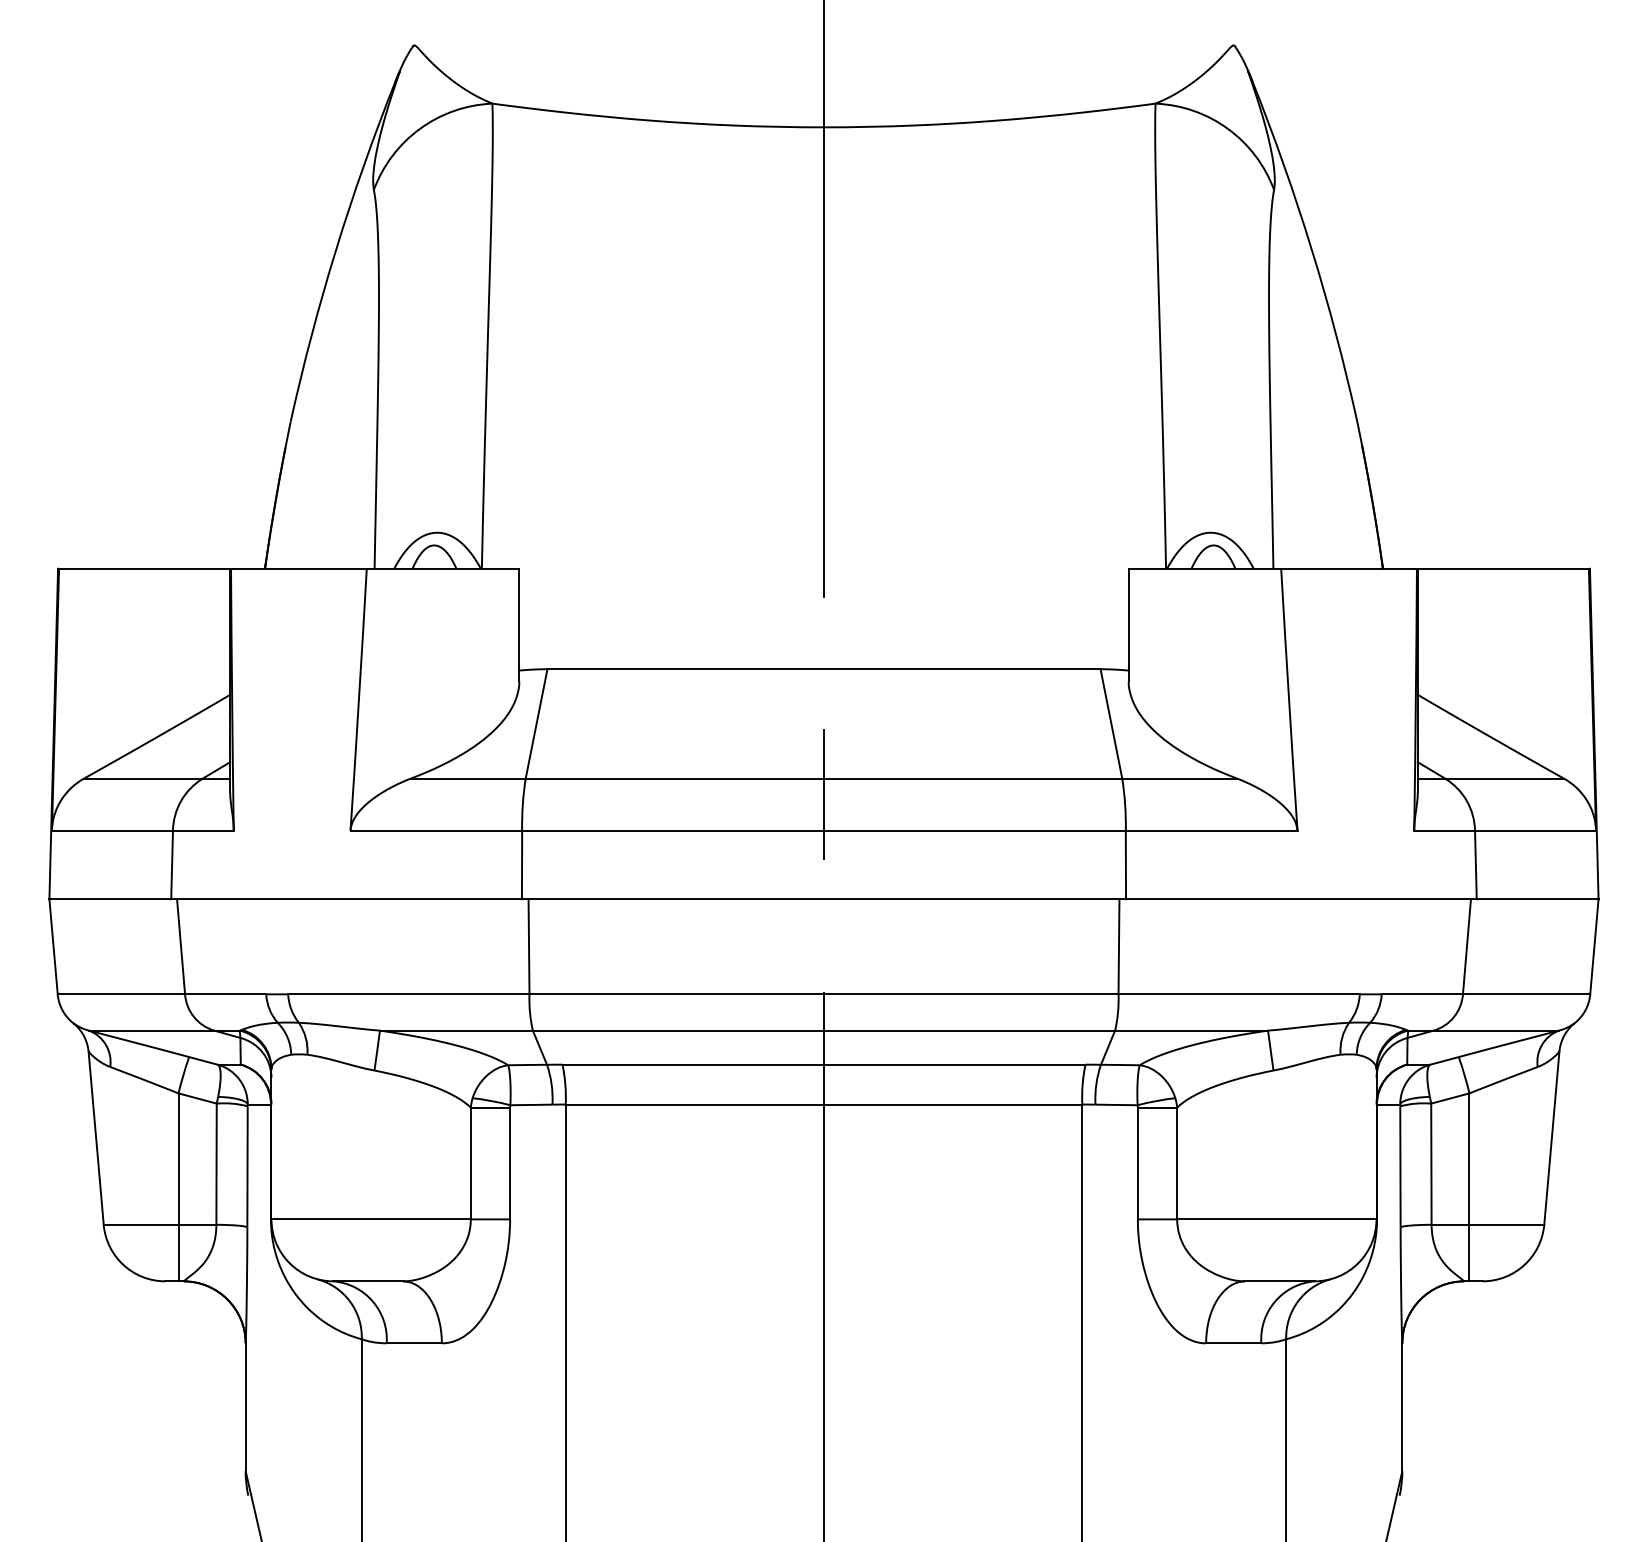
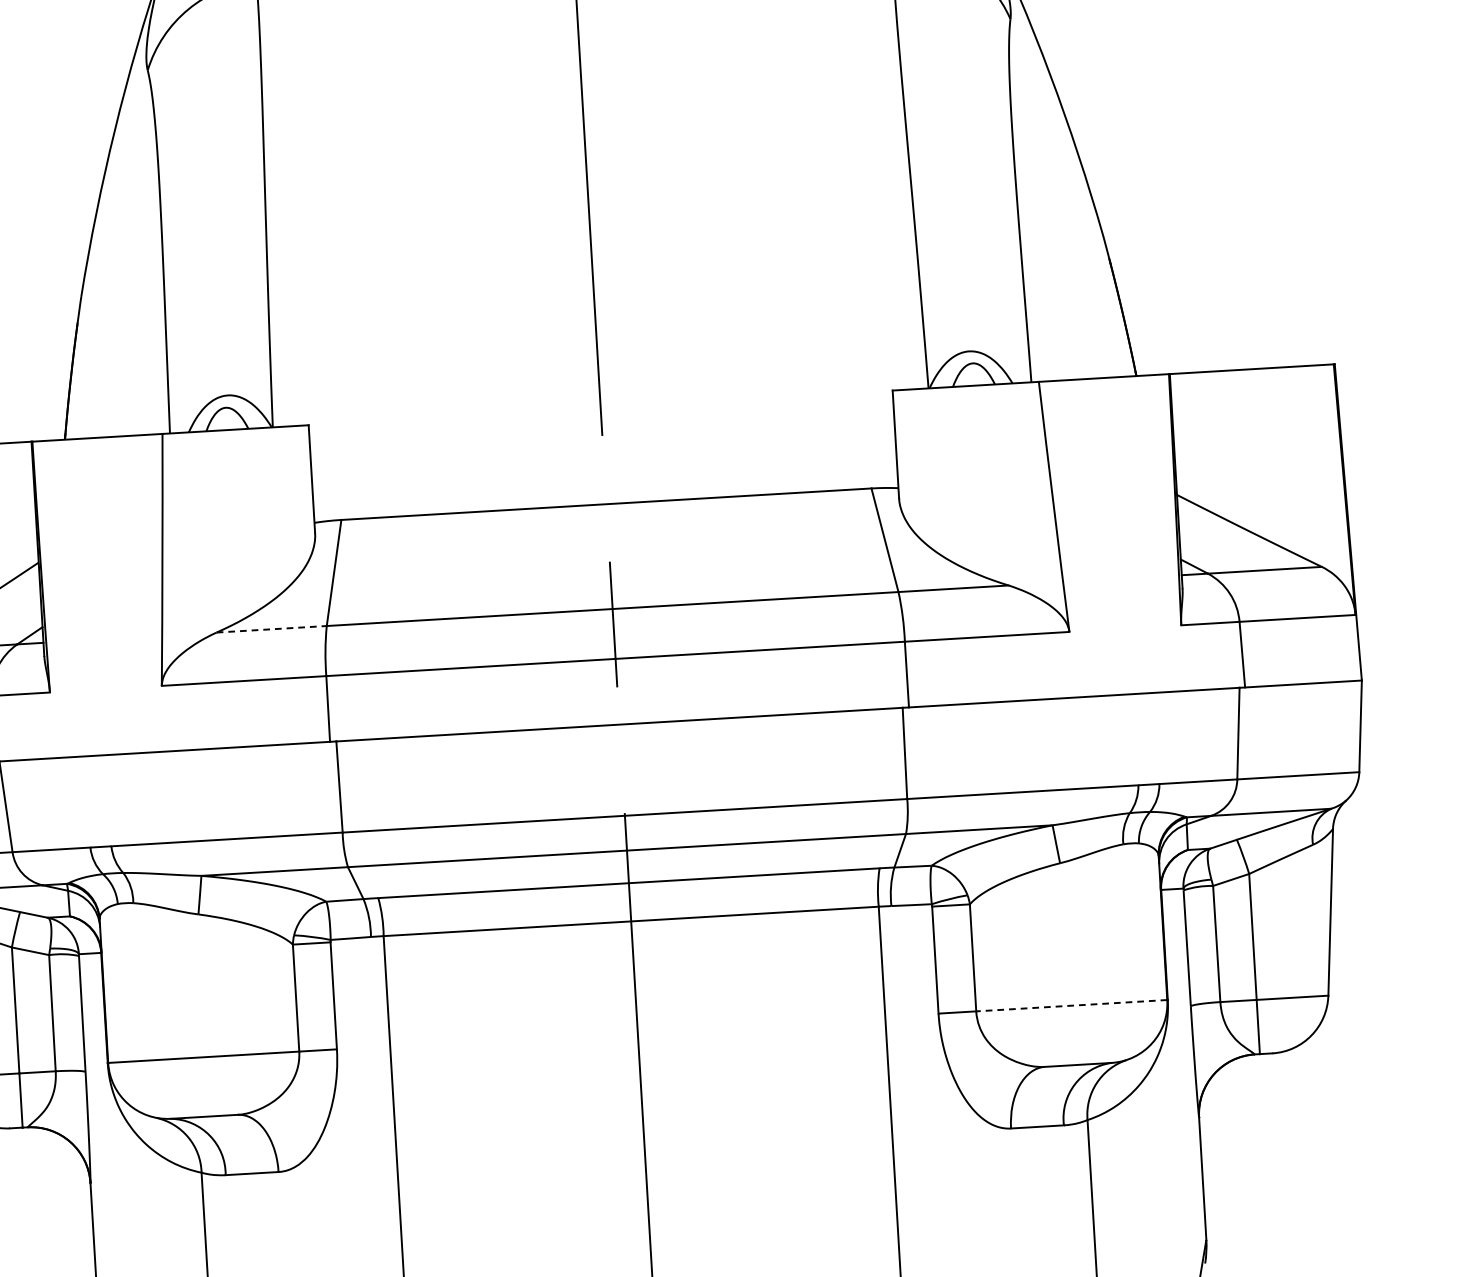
line: (468, 778) -> (271, 629), solid -> dashed
line: (1276, 1219) -> (1071, 1005), solid -> dashed

